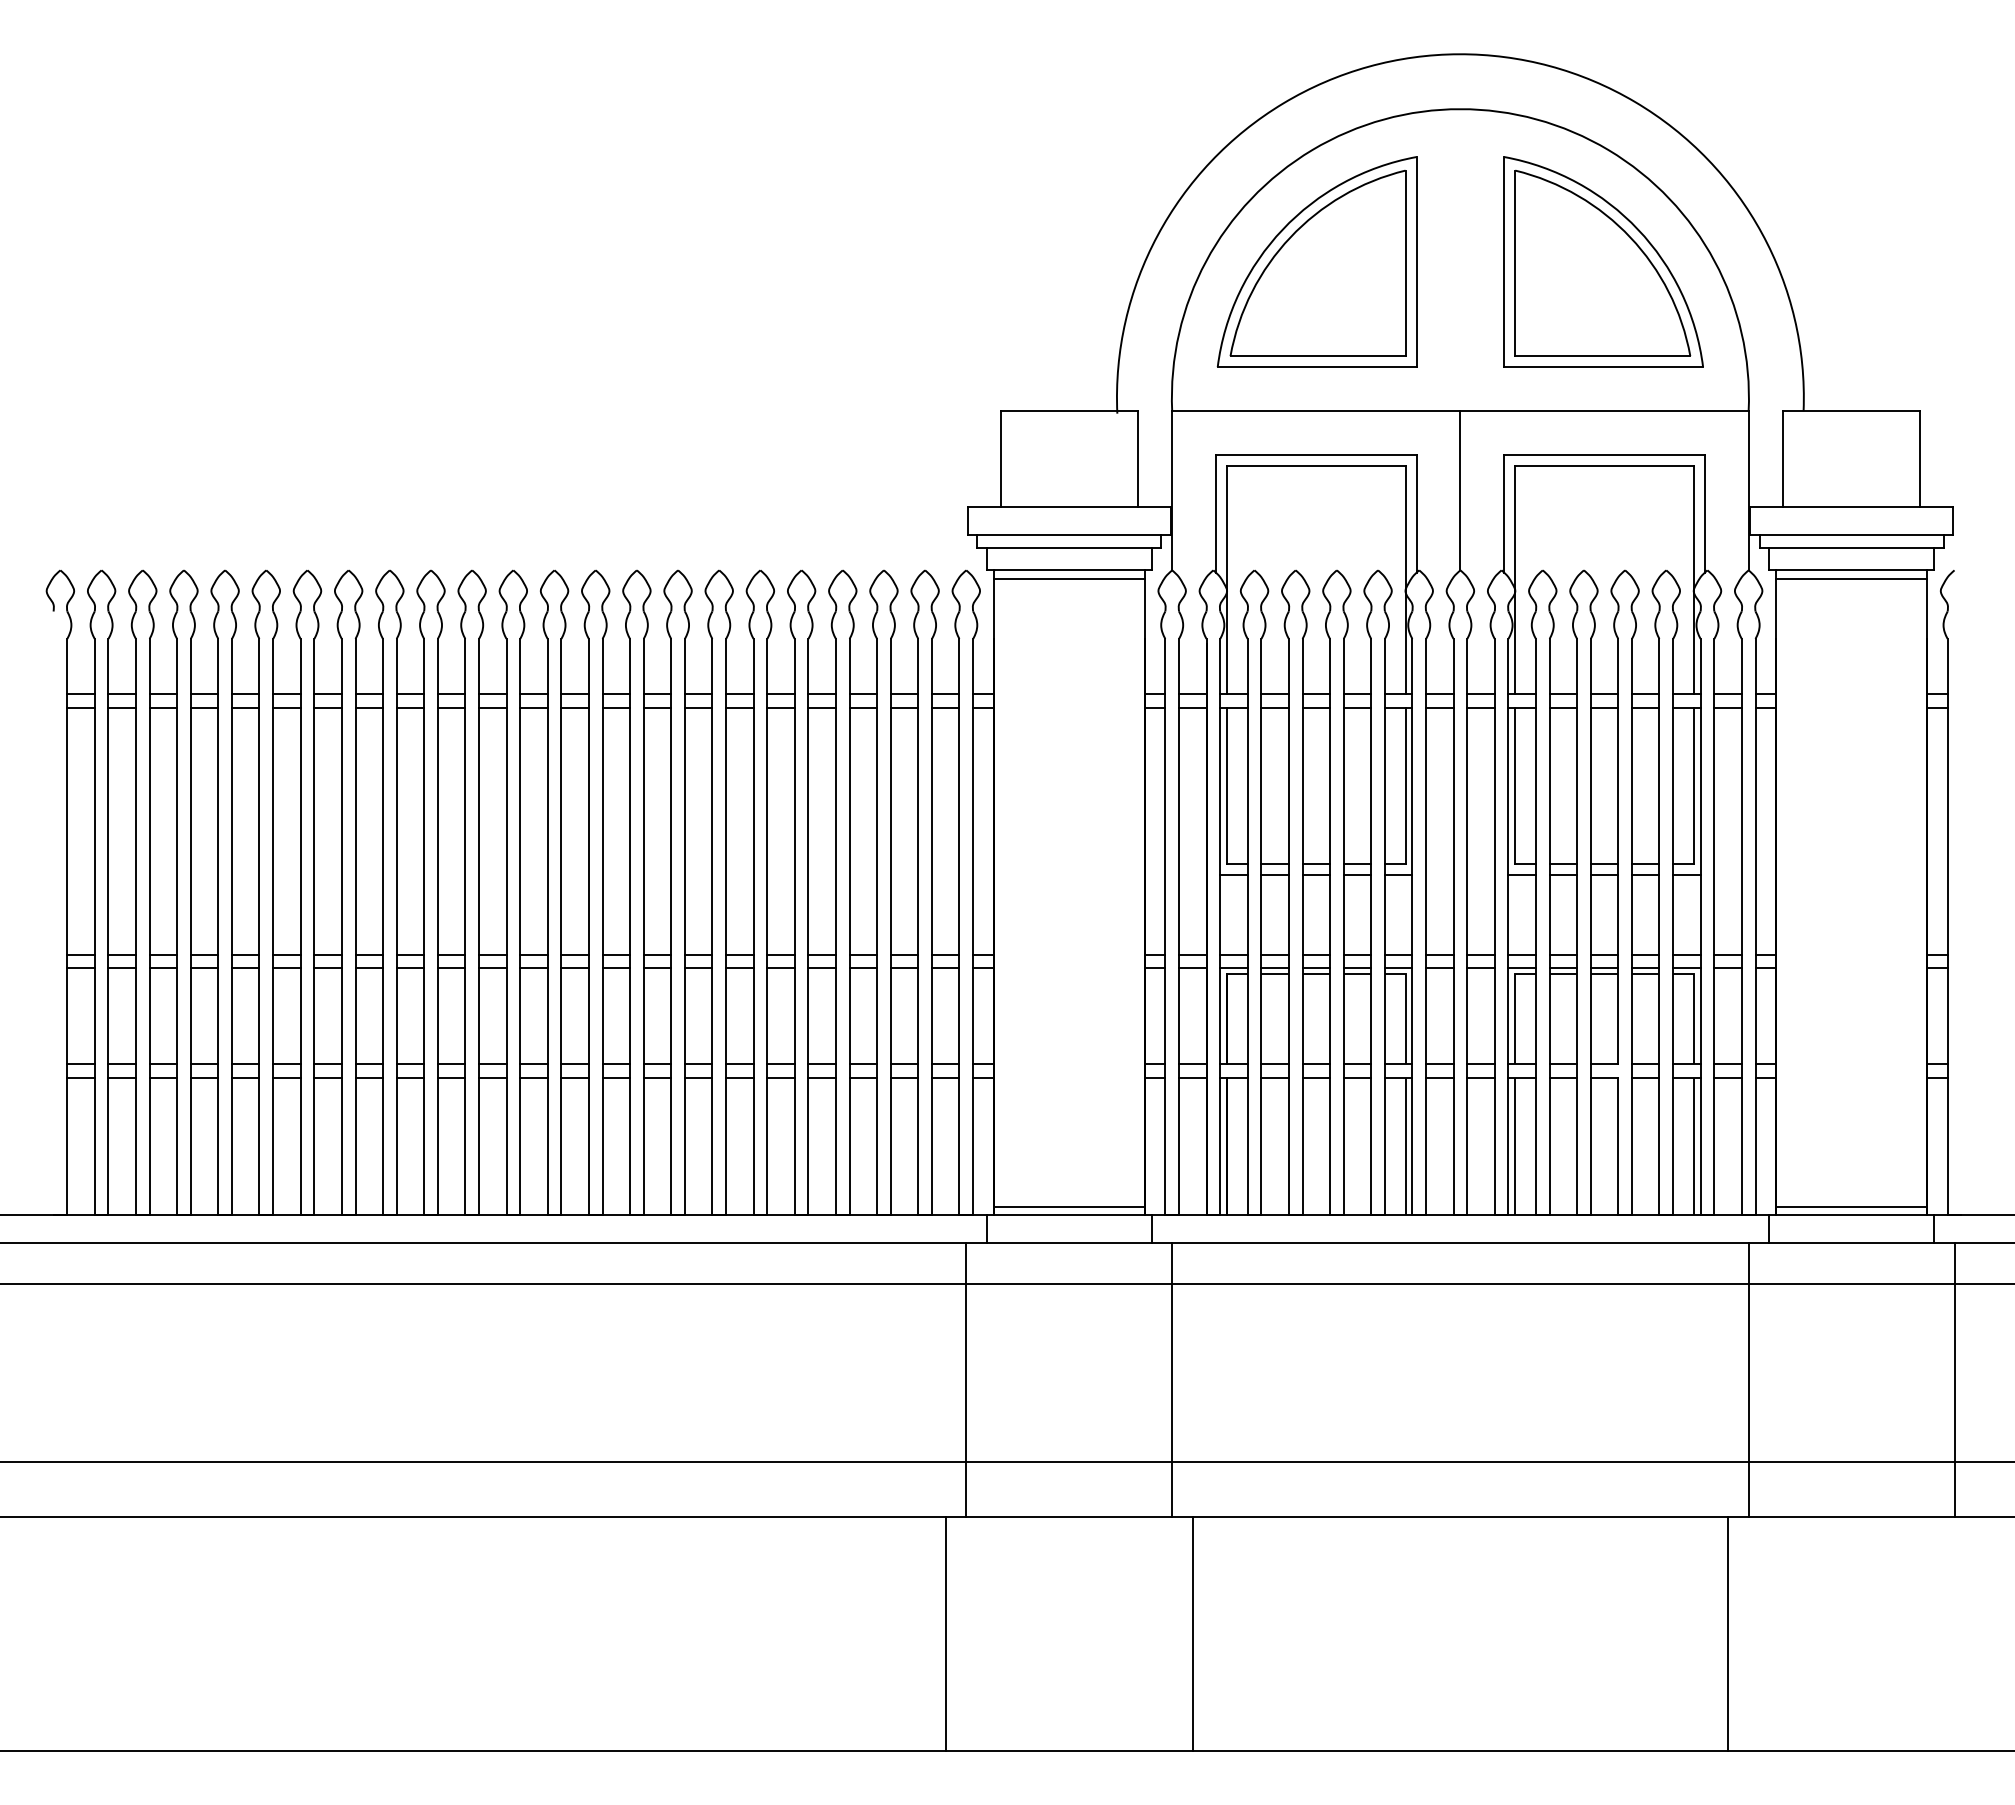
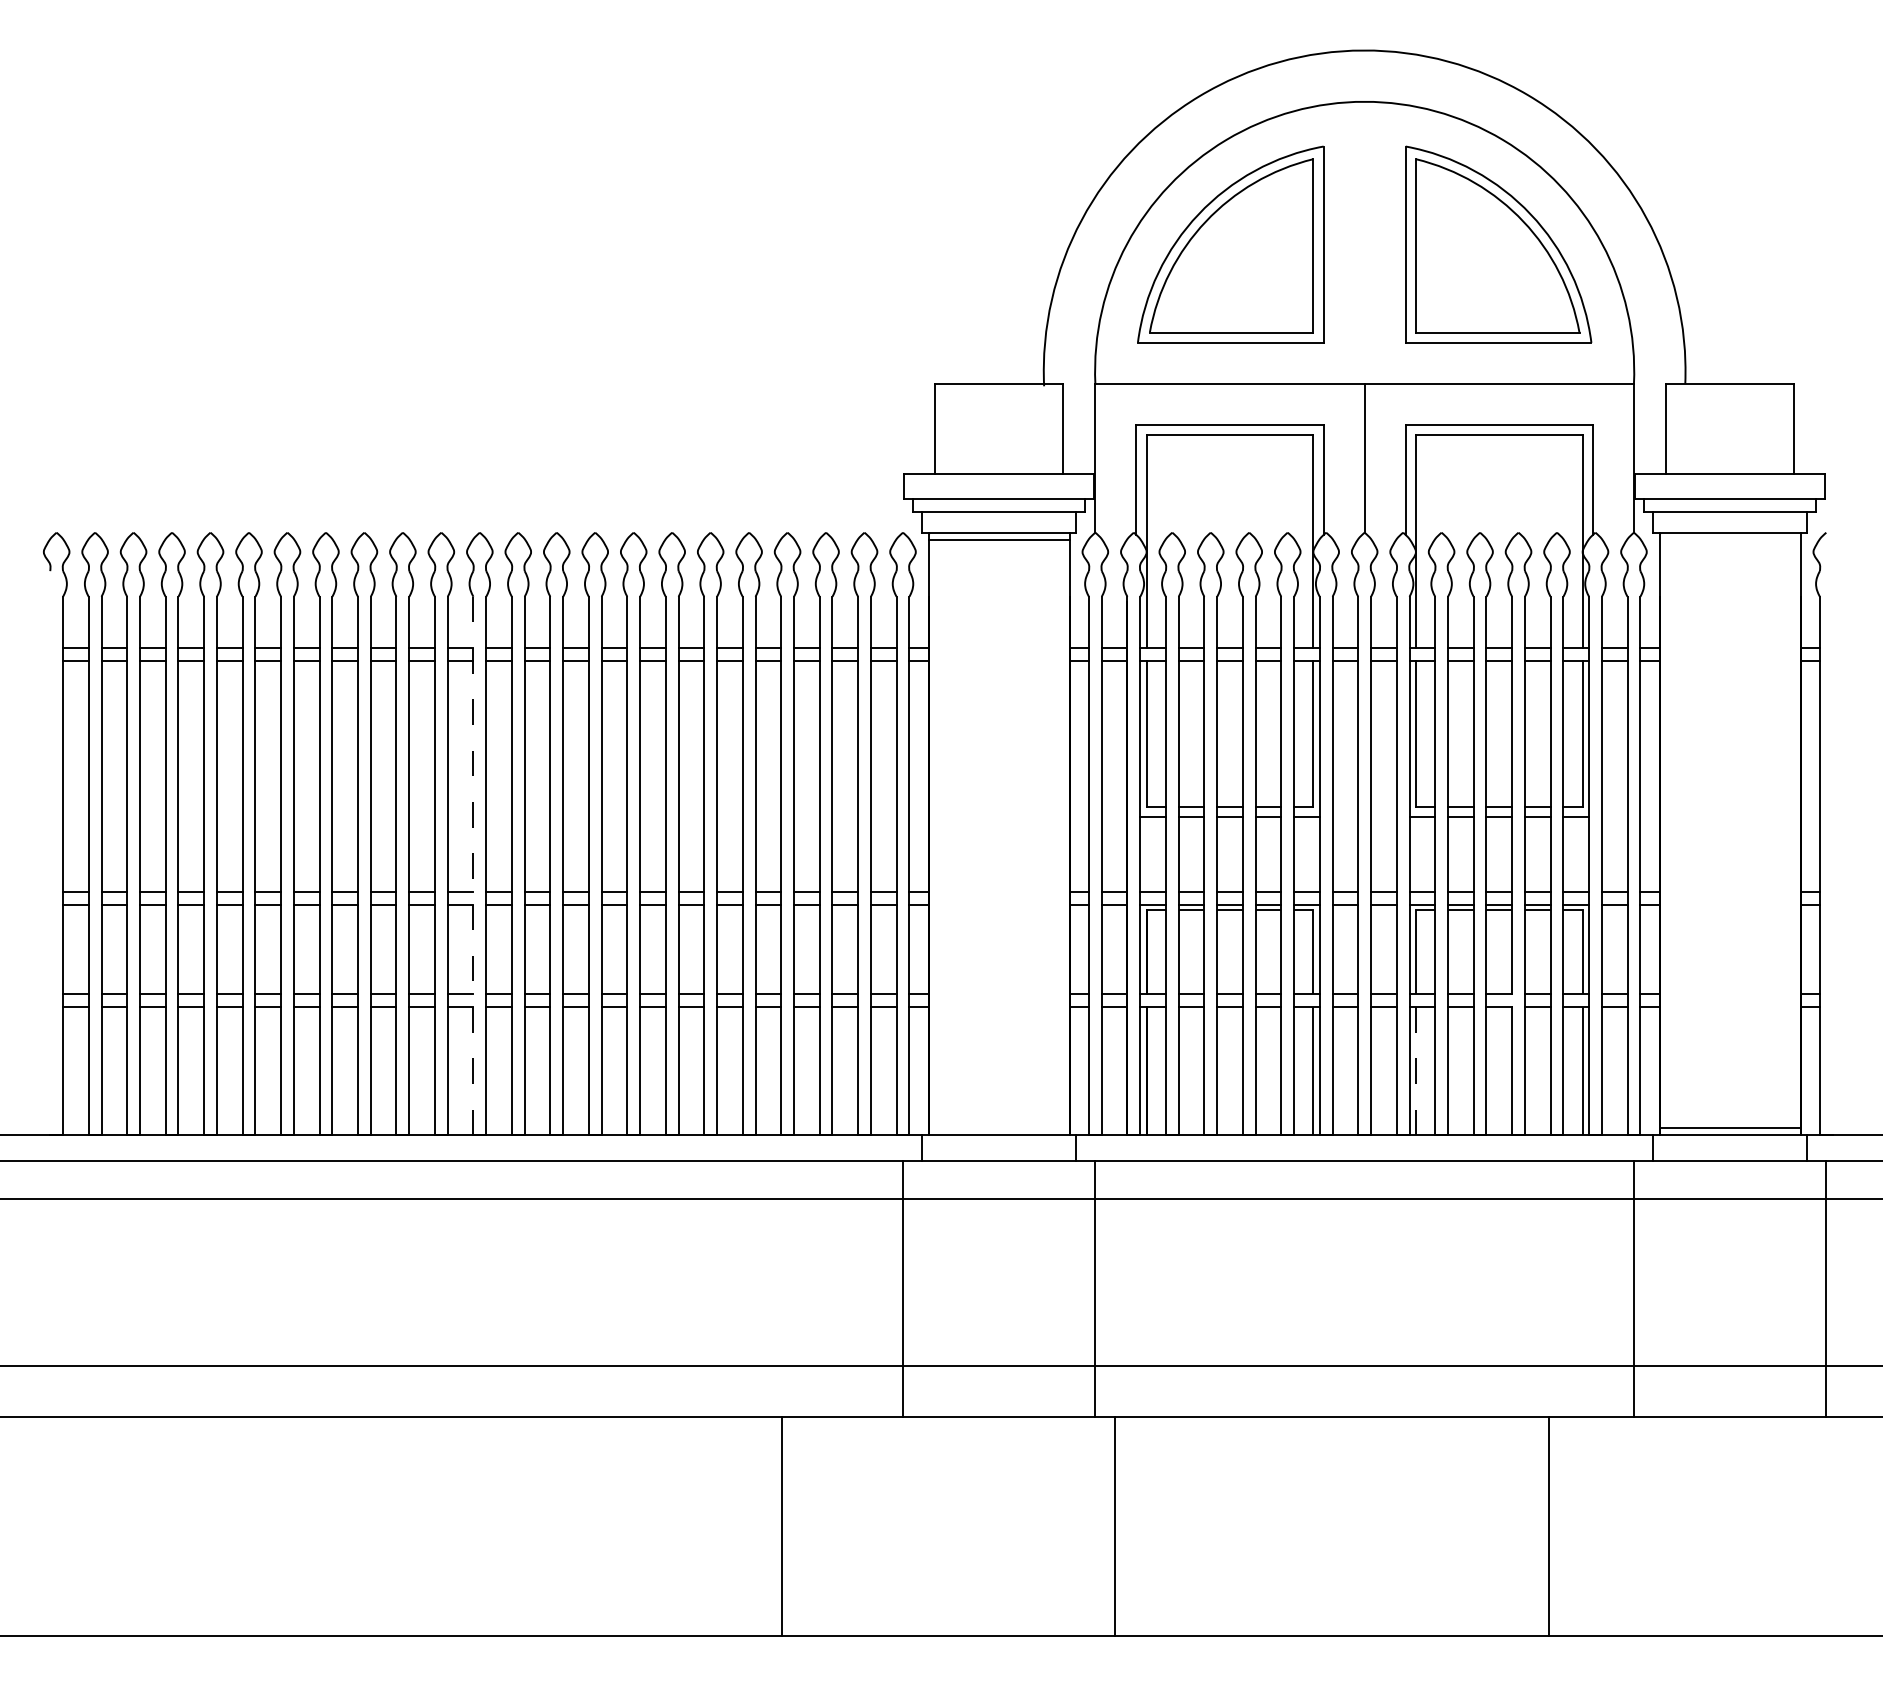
line: (1851, 578) -> (1730, 540), removed
line: (506, 926) -> (473, 865), solid -> dashed
line: (1515, 1146) -> (1416, 1070), solid -> dashed
line: (1068, 1207) -> (998, 1127), removed
line: (945, 1633) -> (781, 1525), moved
line: (1728, 1633) -> (1549, 1525), moved

